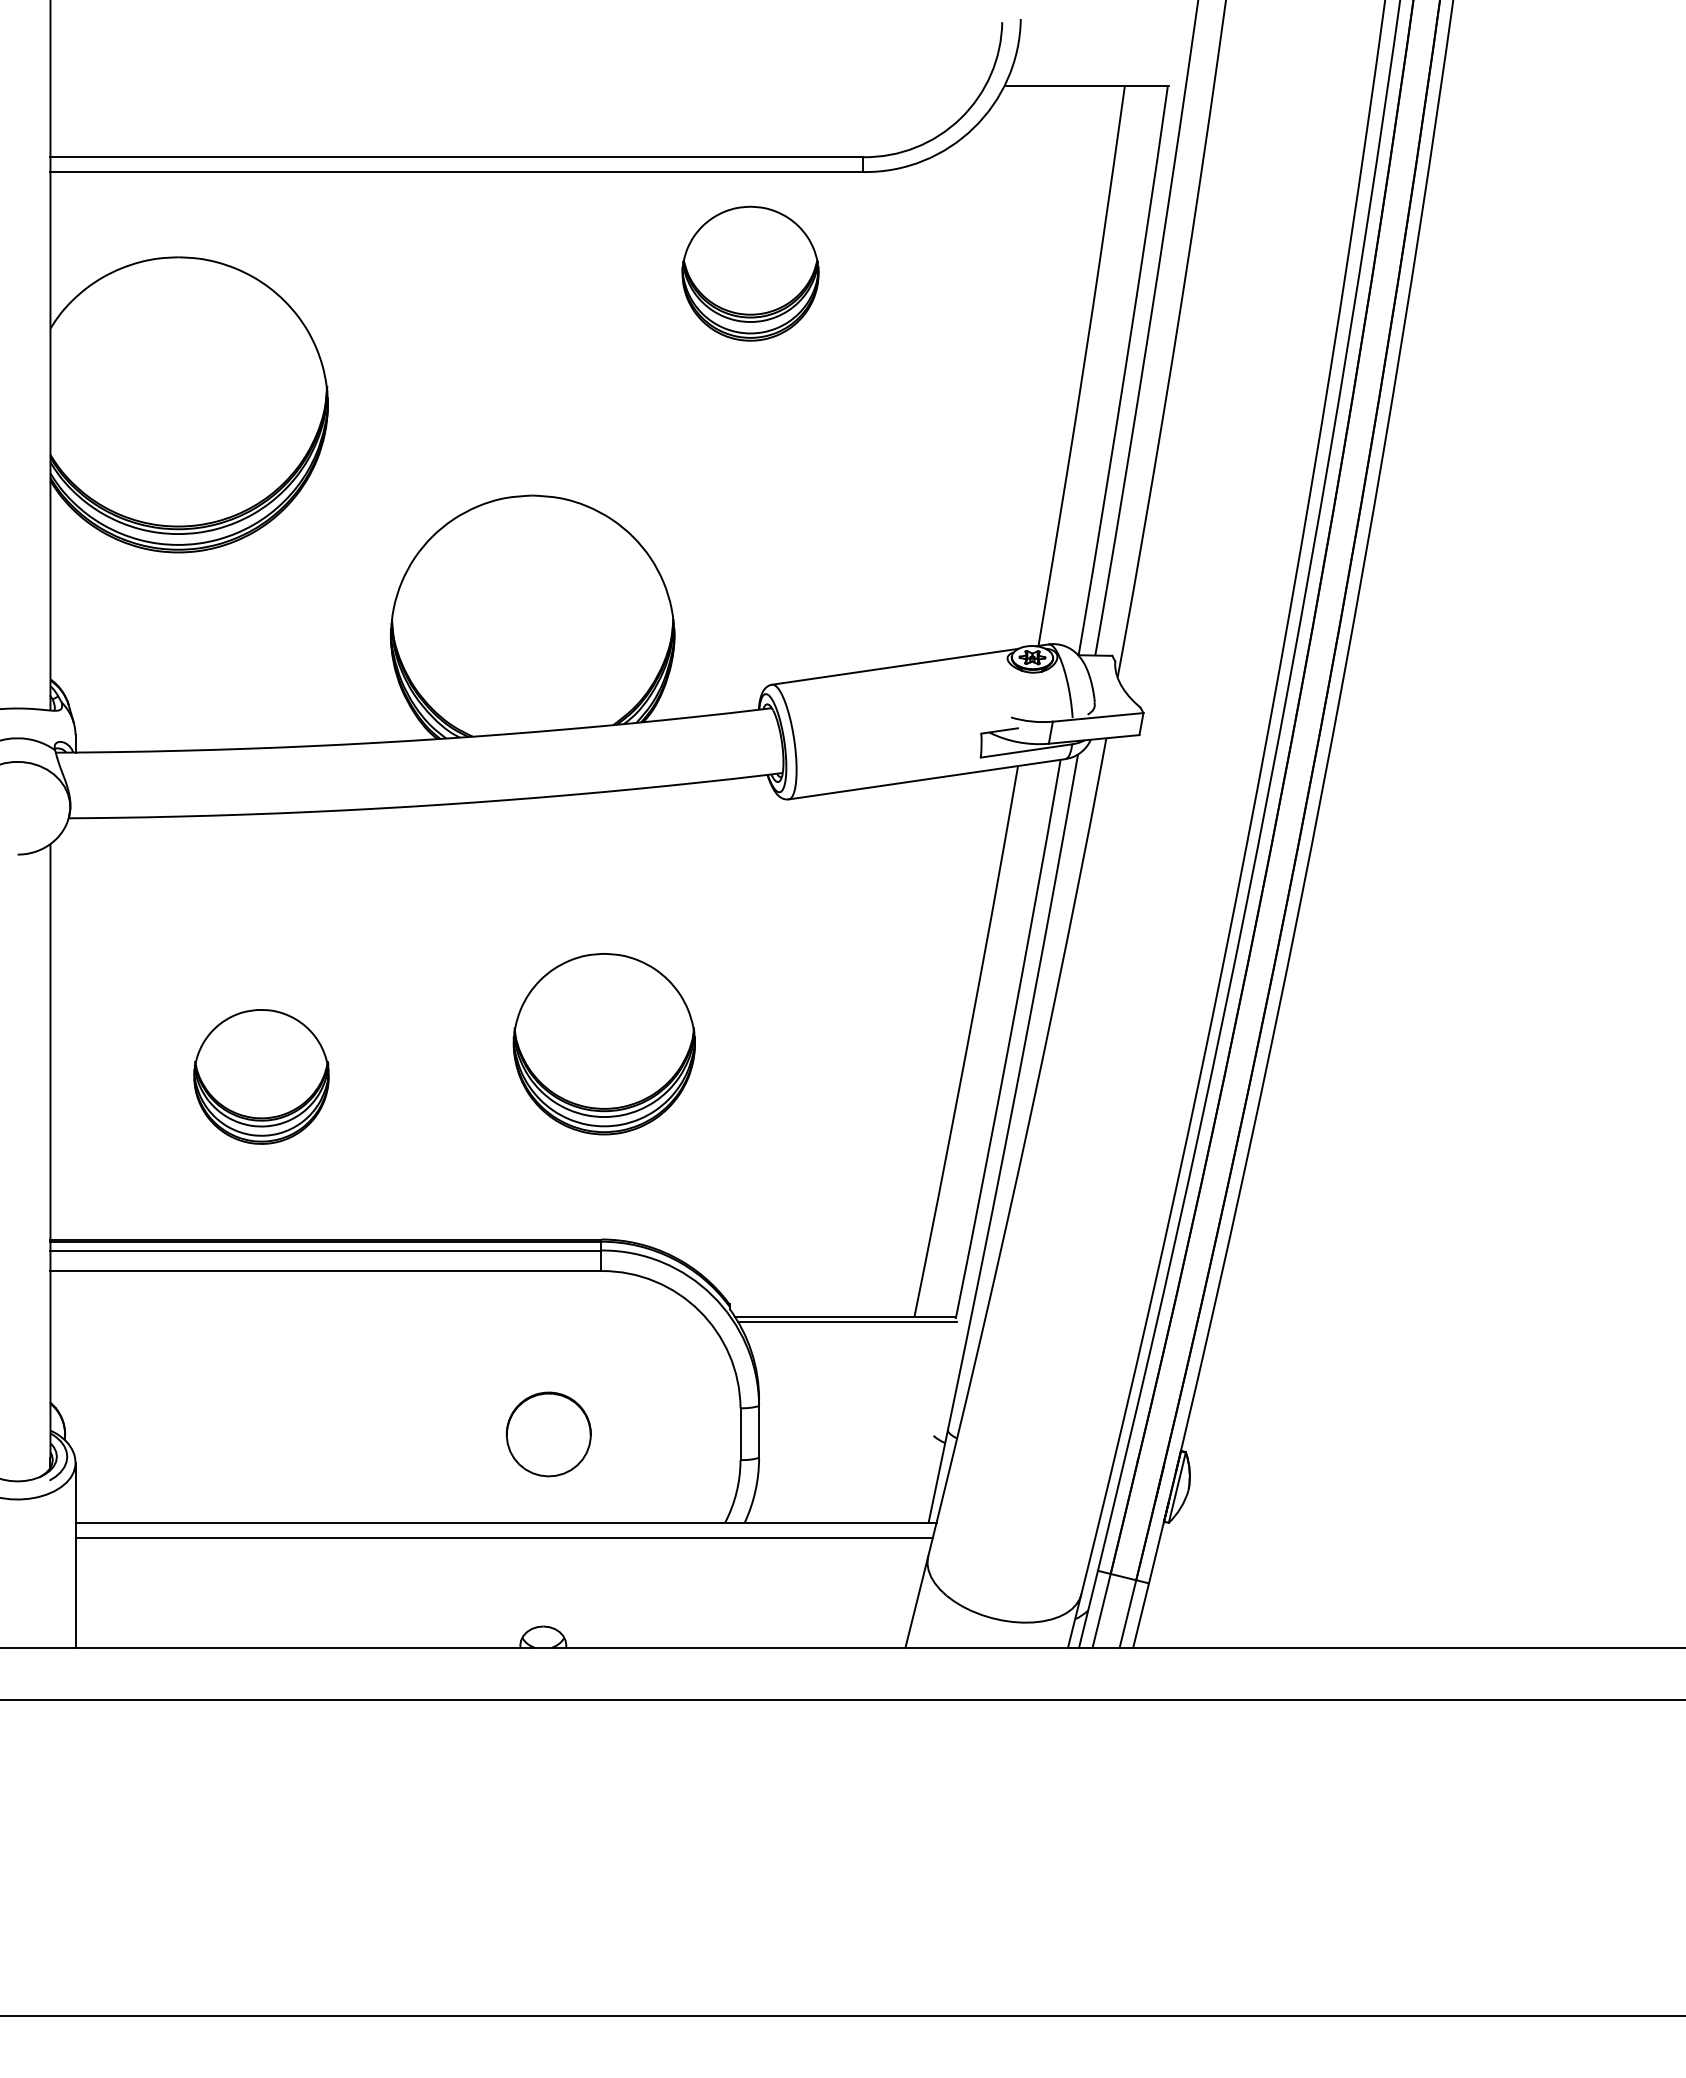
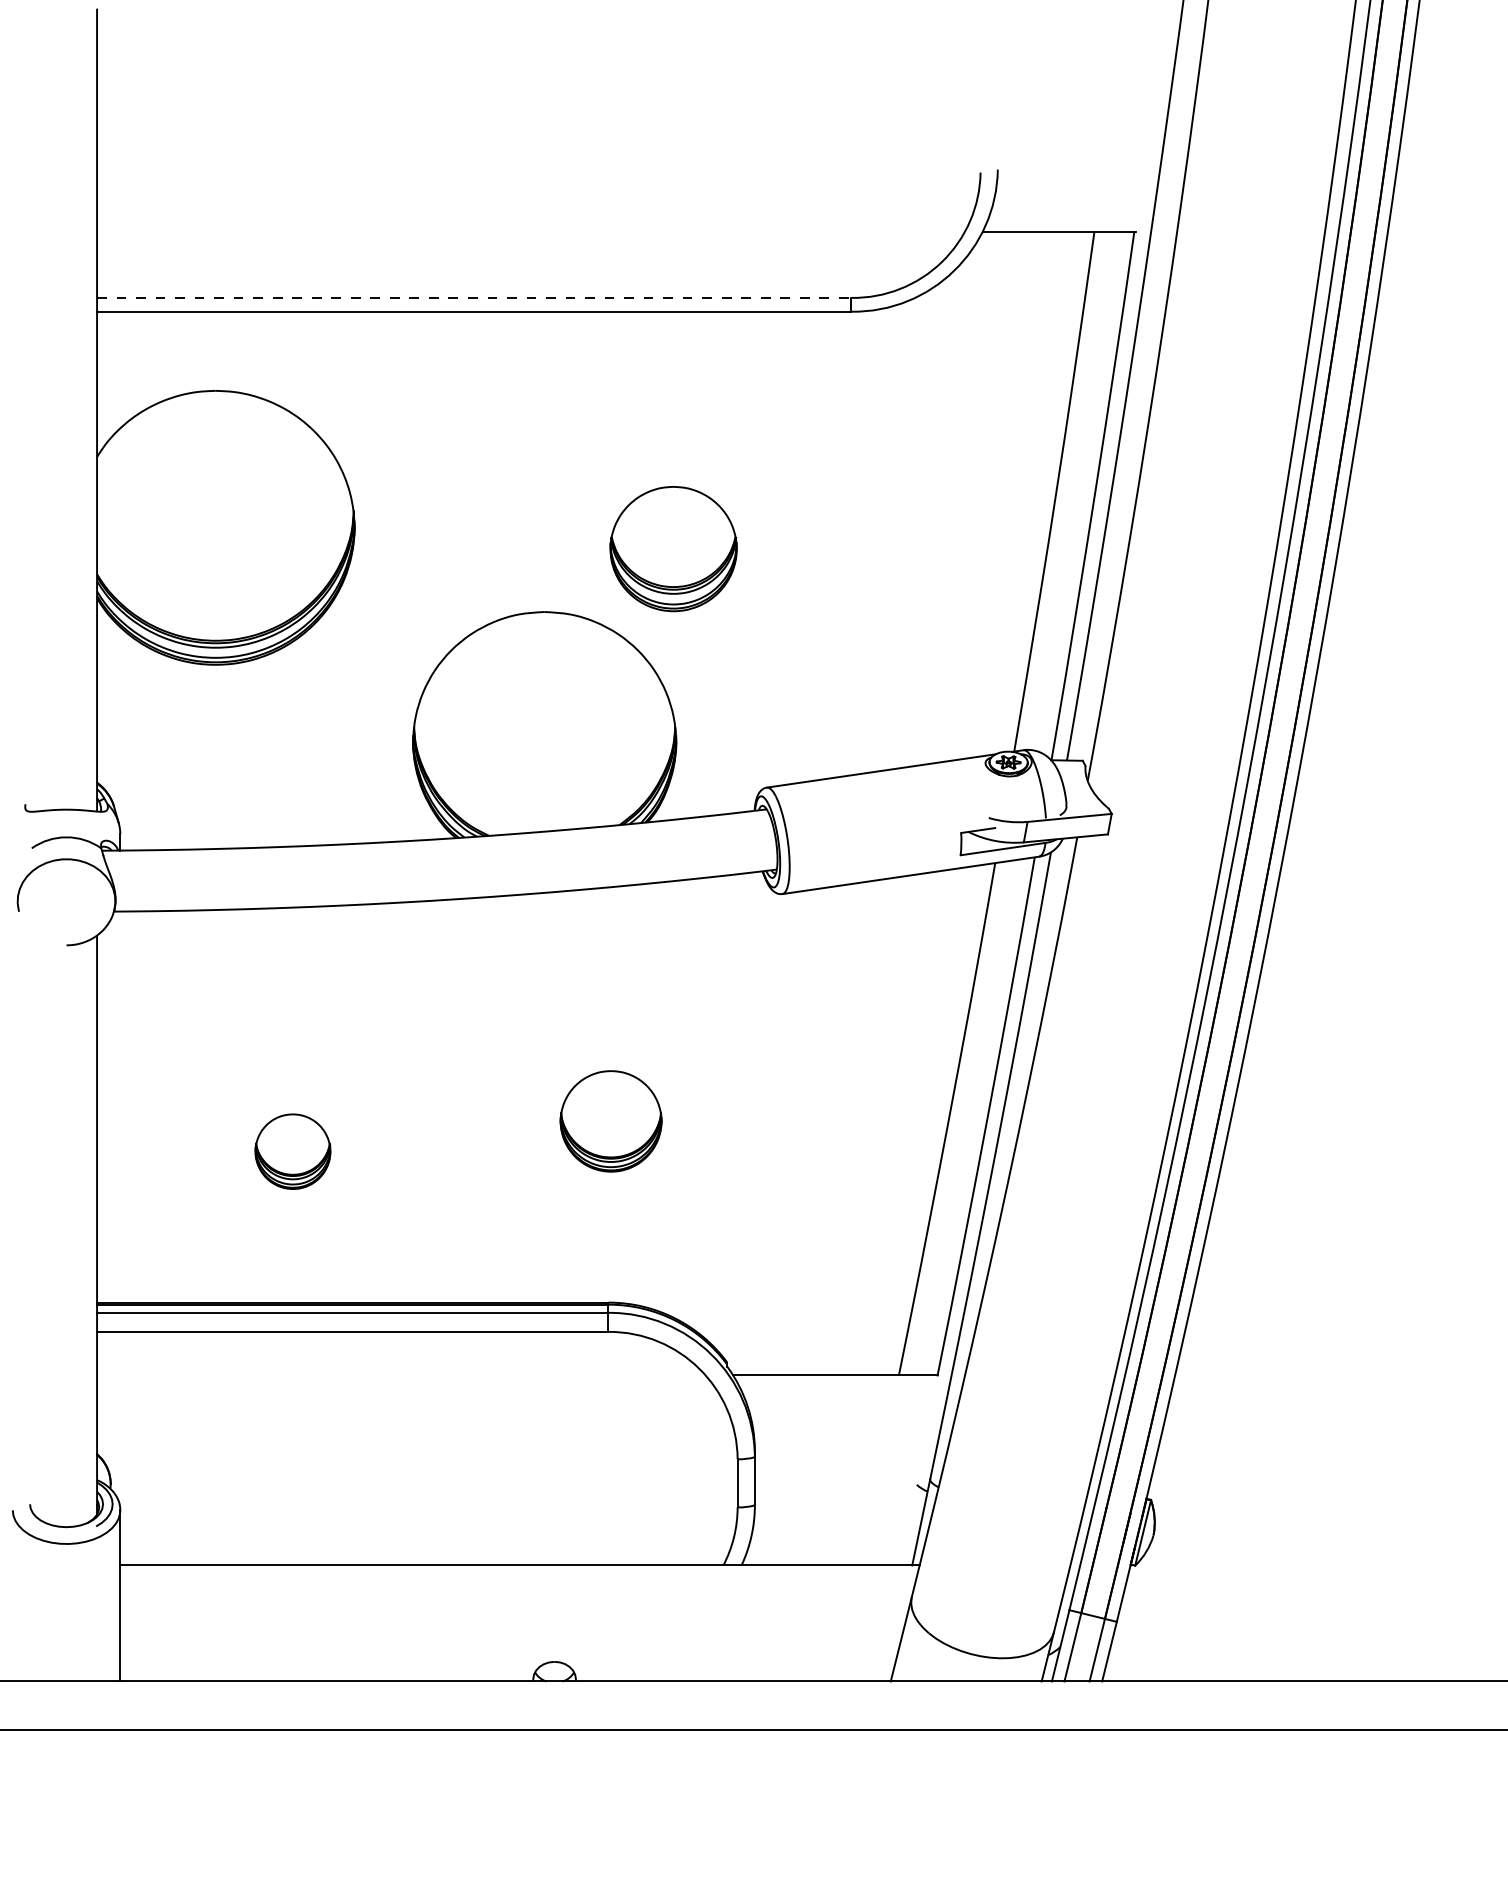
line: (457, 157) -> (474, 298), solid -> dashed
part: (750, 273) -> (673, 548), moved
part: (603, 1044) -> (610, 1121), size x0.6
part: (261, 1076) -> (292, 1151), size x0.6
line: (846, 1321) -> (836, 1378), removed
part: (548, 1434) -> (559, 1483), removed
line: (503, 1537) -> (517, 1579), removed

